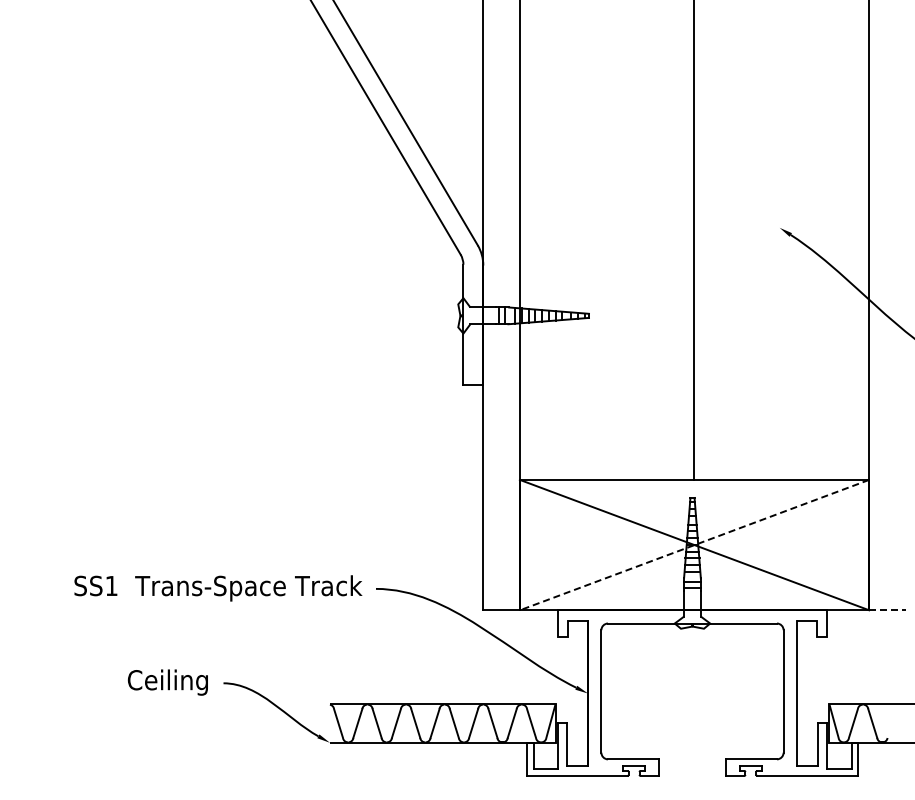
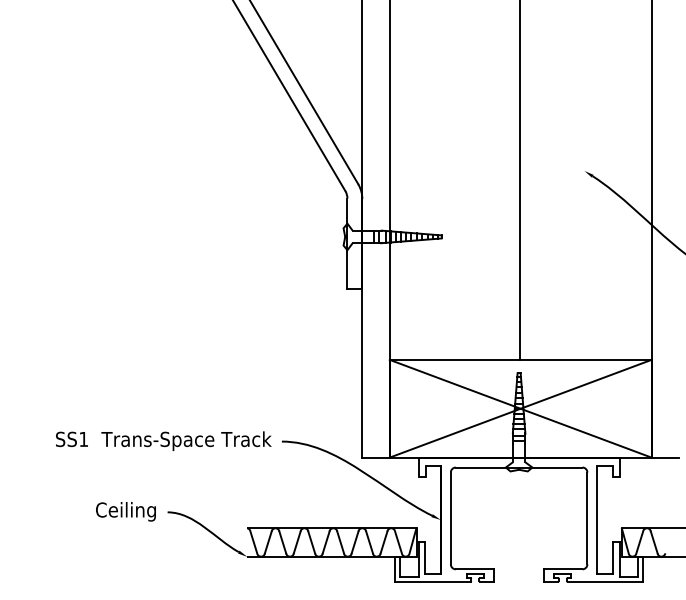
line: (694, 545) -> (520, 409), dashed -> solid
line: (887, 610) -> (665, 457), dashed -> solid

